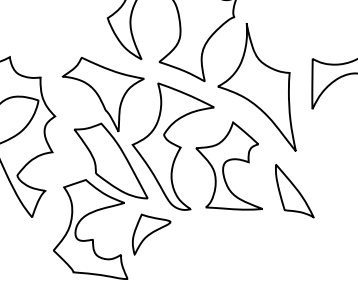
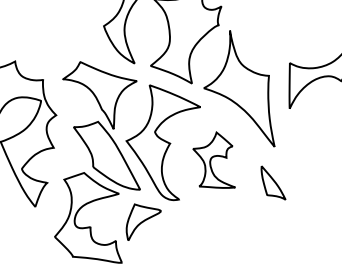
part: (228, 165) -> (213, 159), size x0.7
part: (294, 190) -> (273, 182), size x0.7

